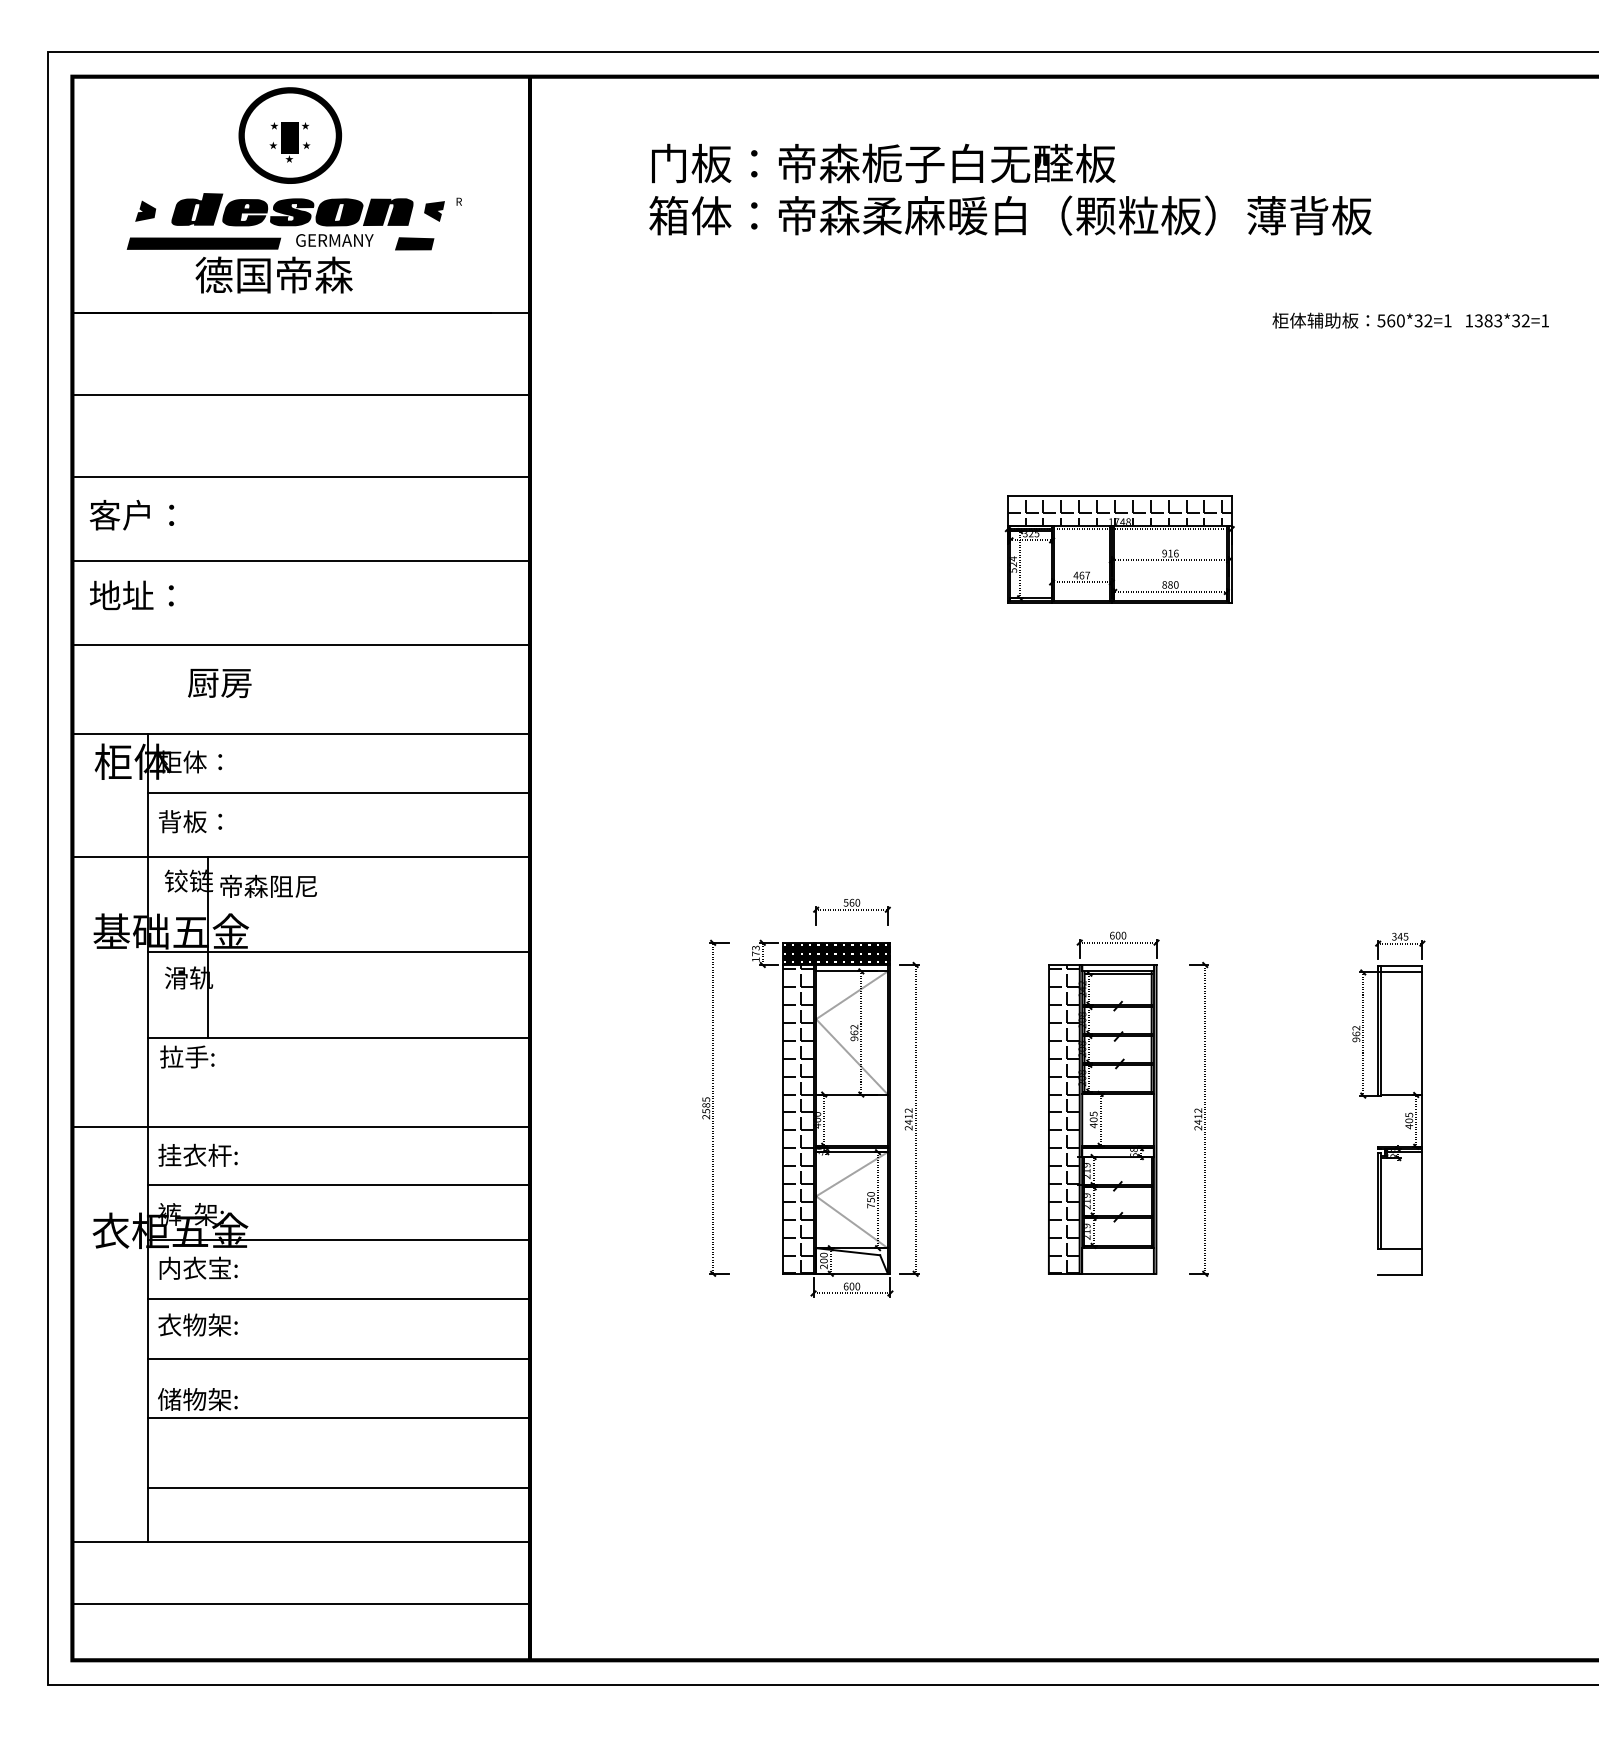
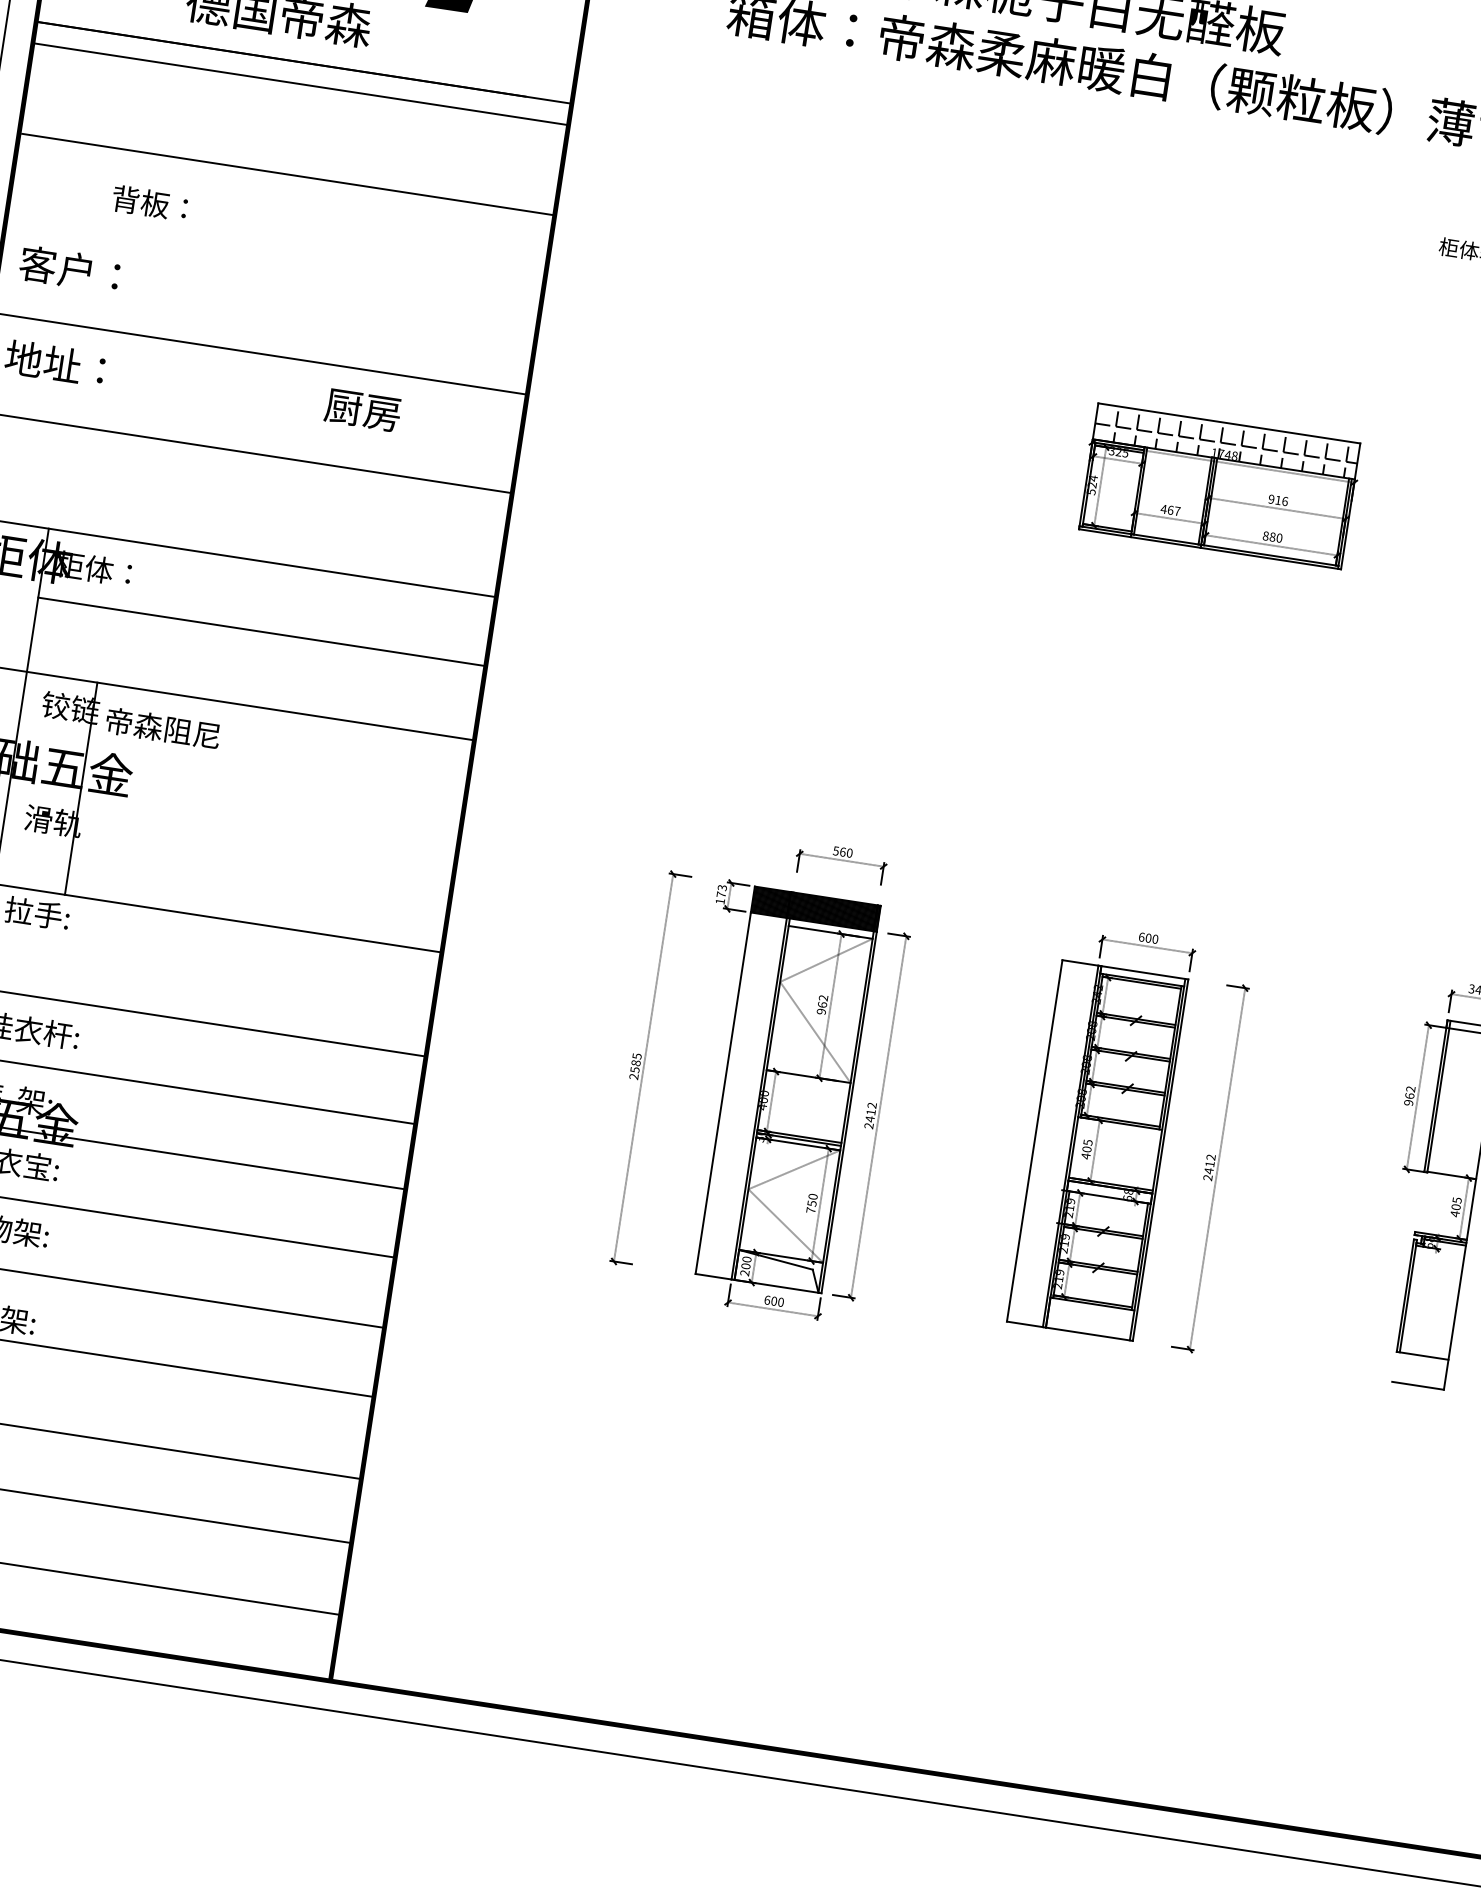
line: (301, 395) -> (300, 84), moved
line: (302, 477) -> (288, 175), moved
text: (219, 683) -> (362, 410), moved
text: (190, 821) -> (149, 203), moved
line: (338, 952) -> (233, 818), removed
hatch: (797, 1118) -> (740, 1094), removed
hatch: (1063, 1118) -> (1051, 1142), removed

